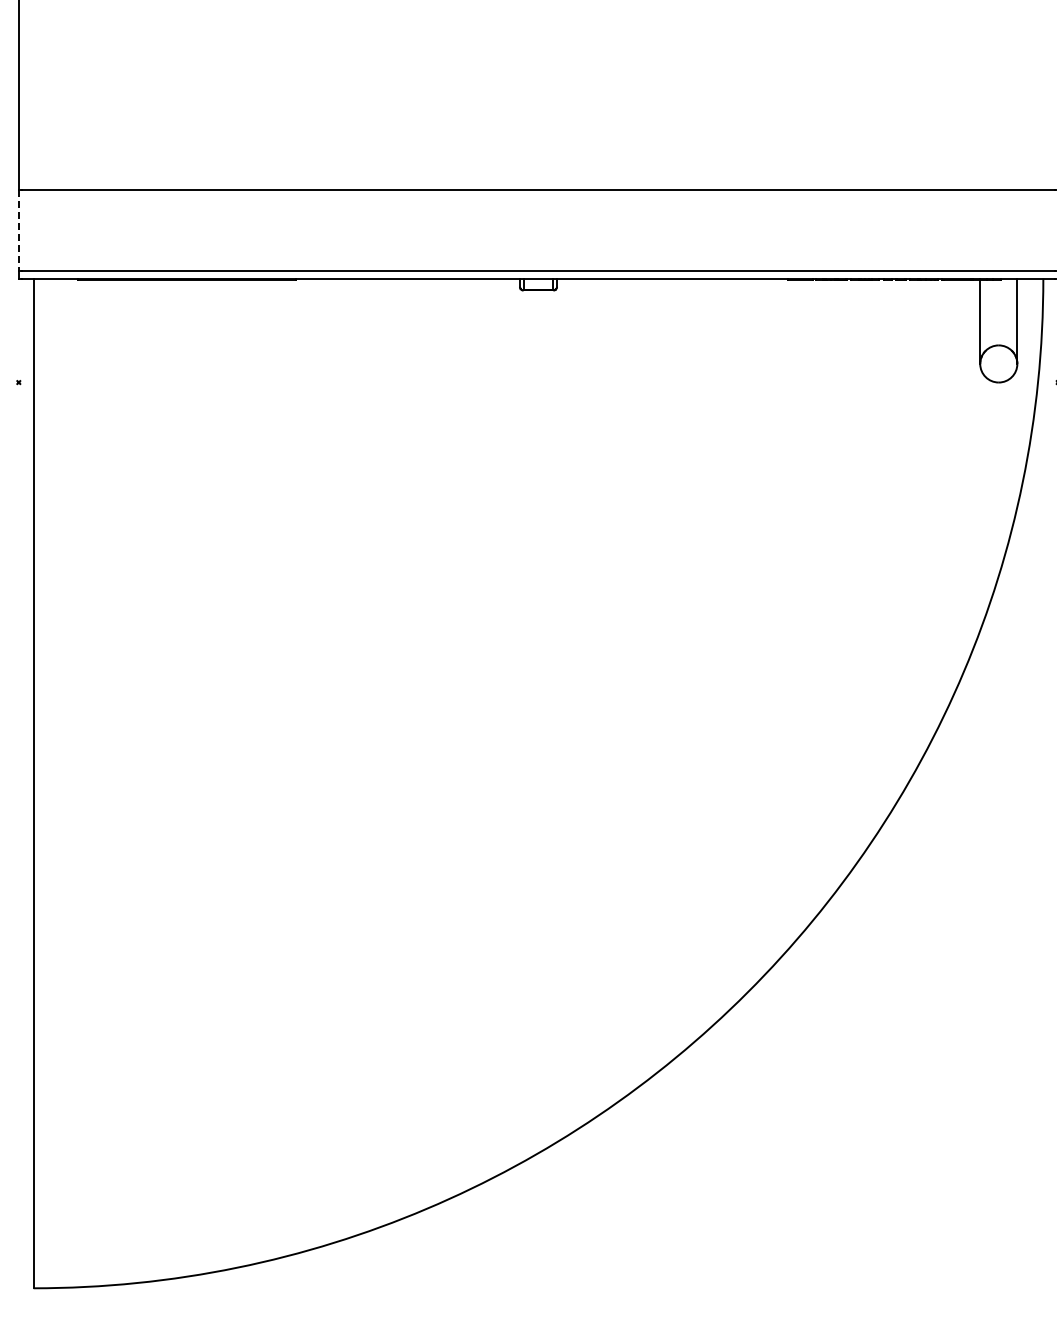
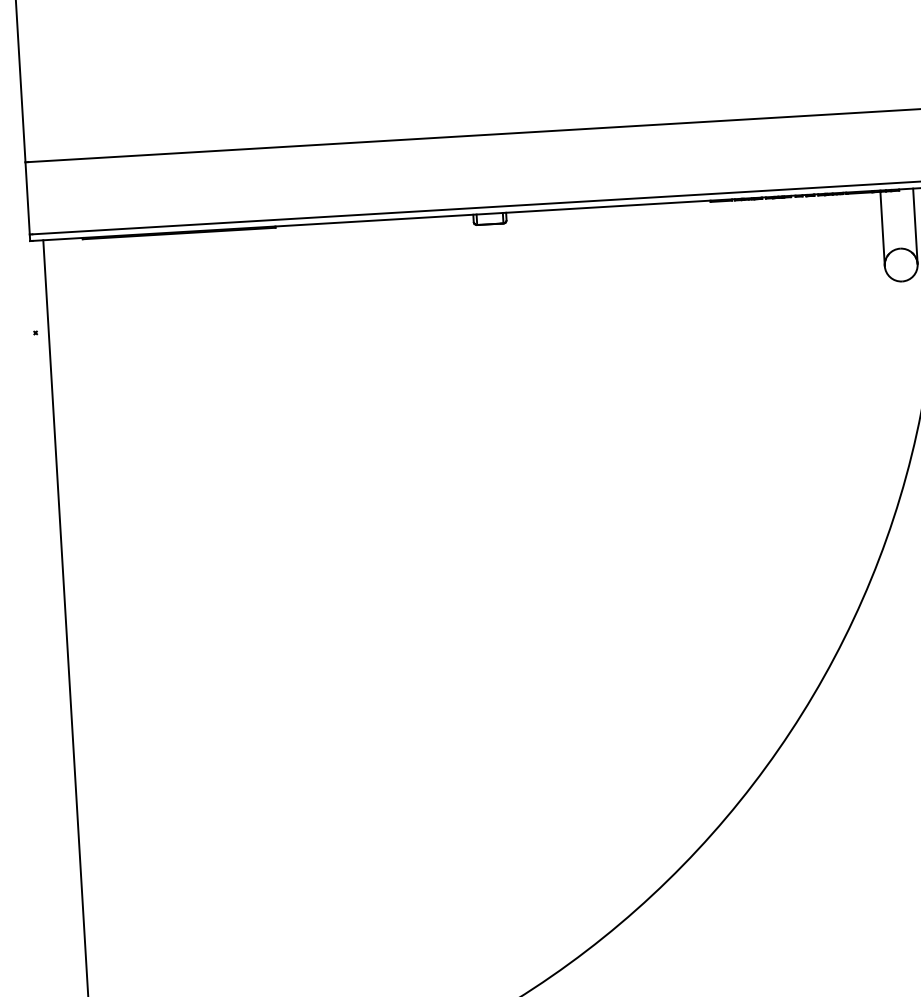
line: (18, 230) -> (27, 198), dashed -> solid

